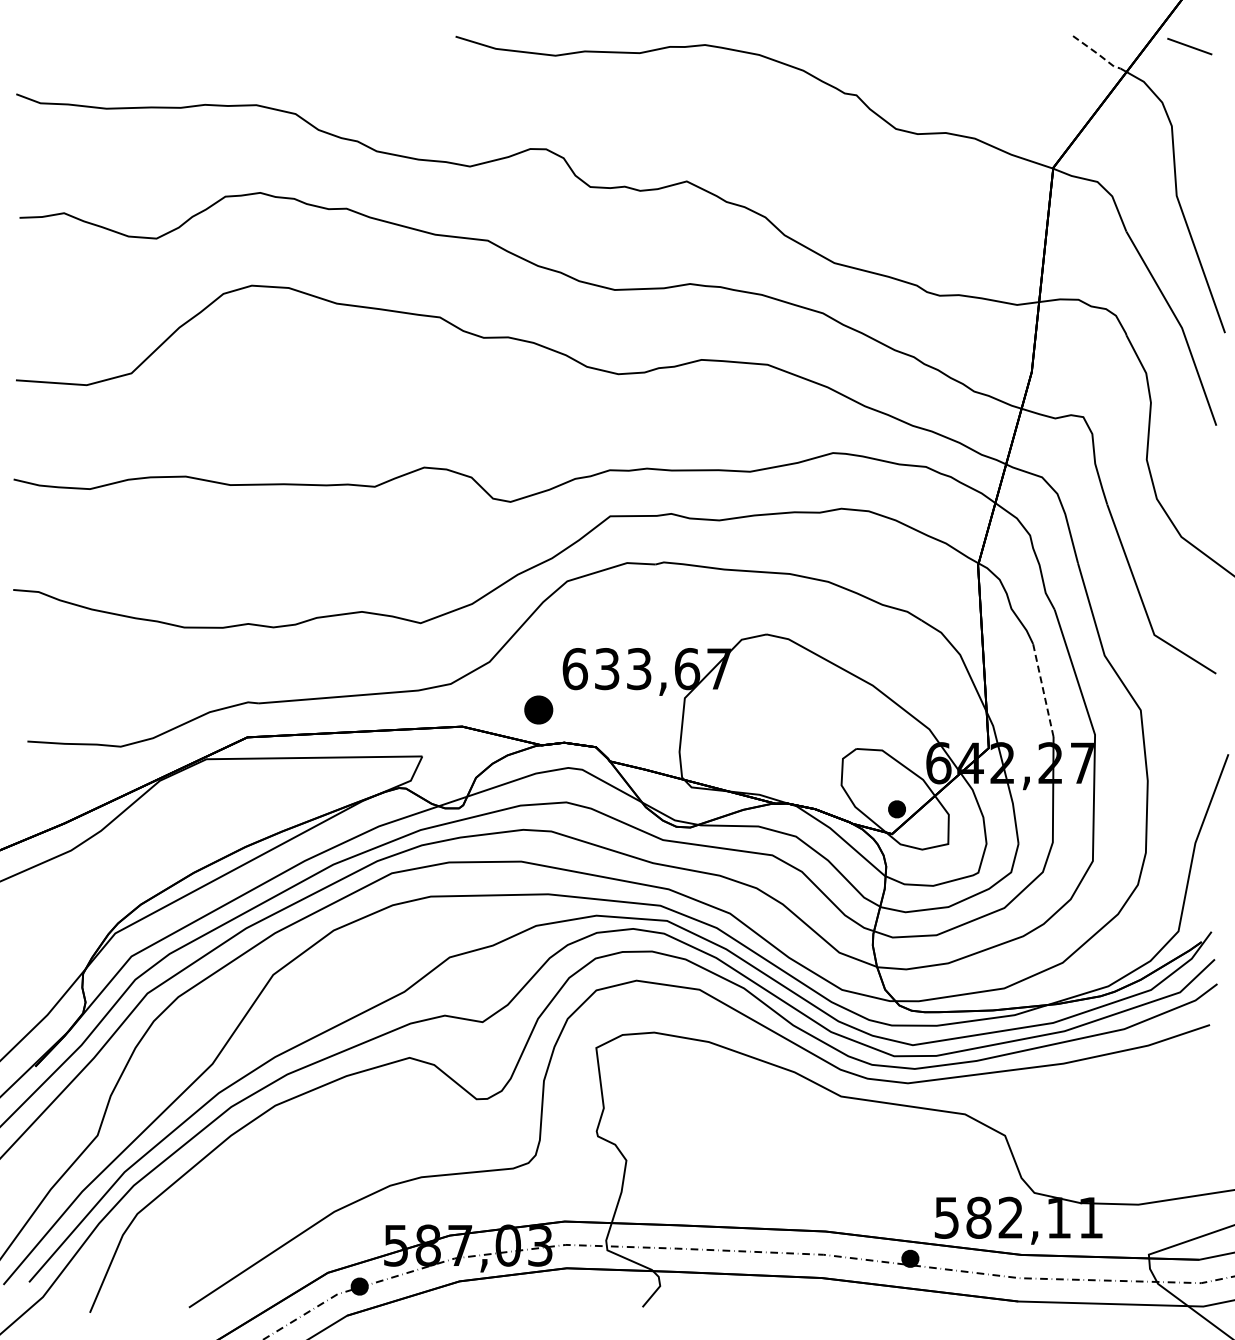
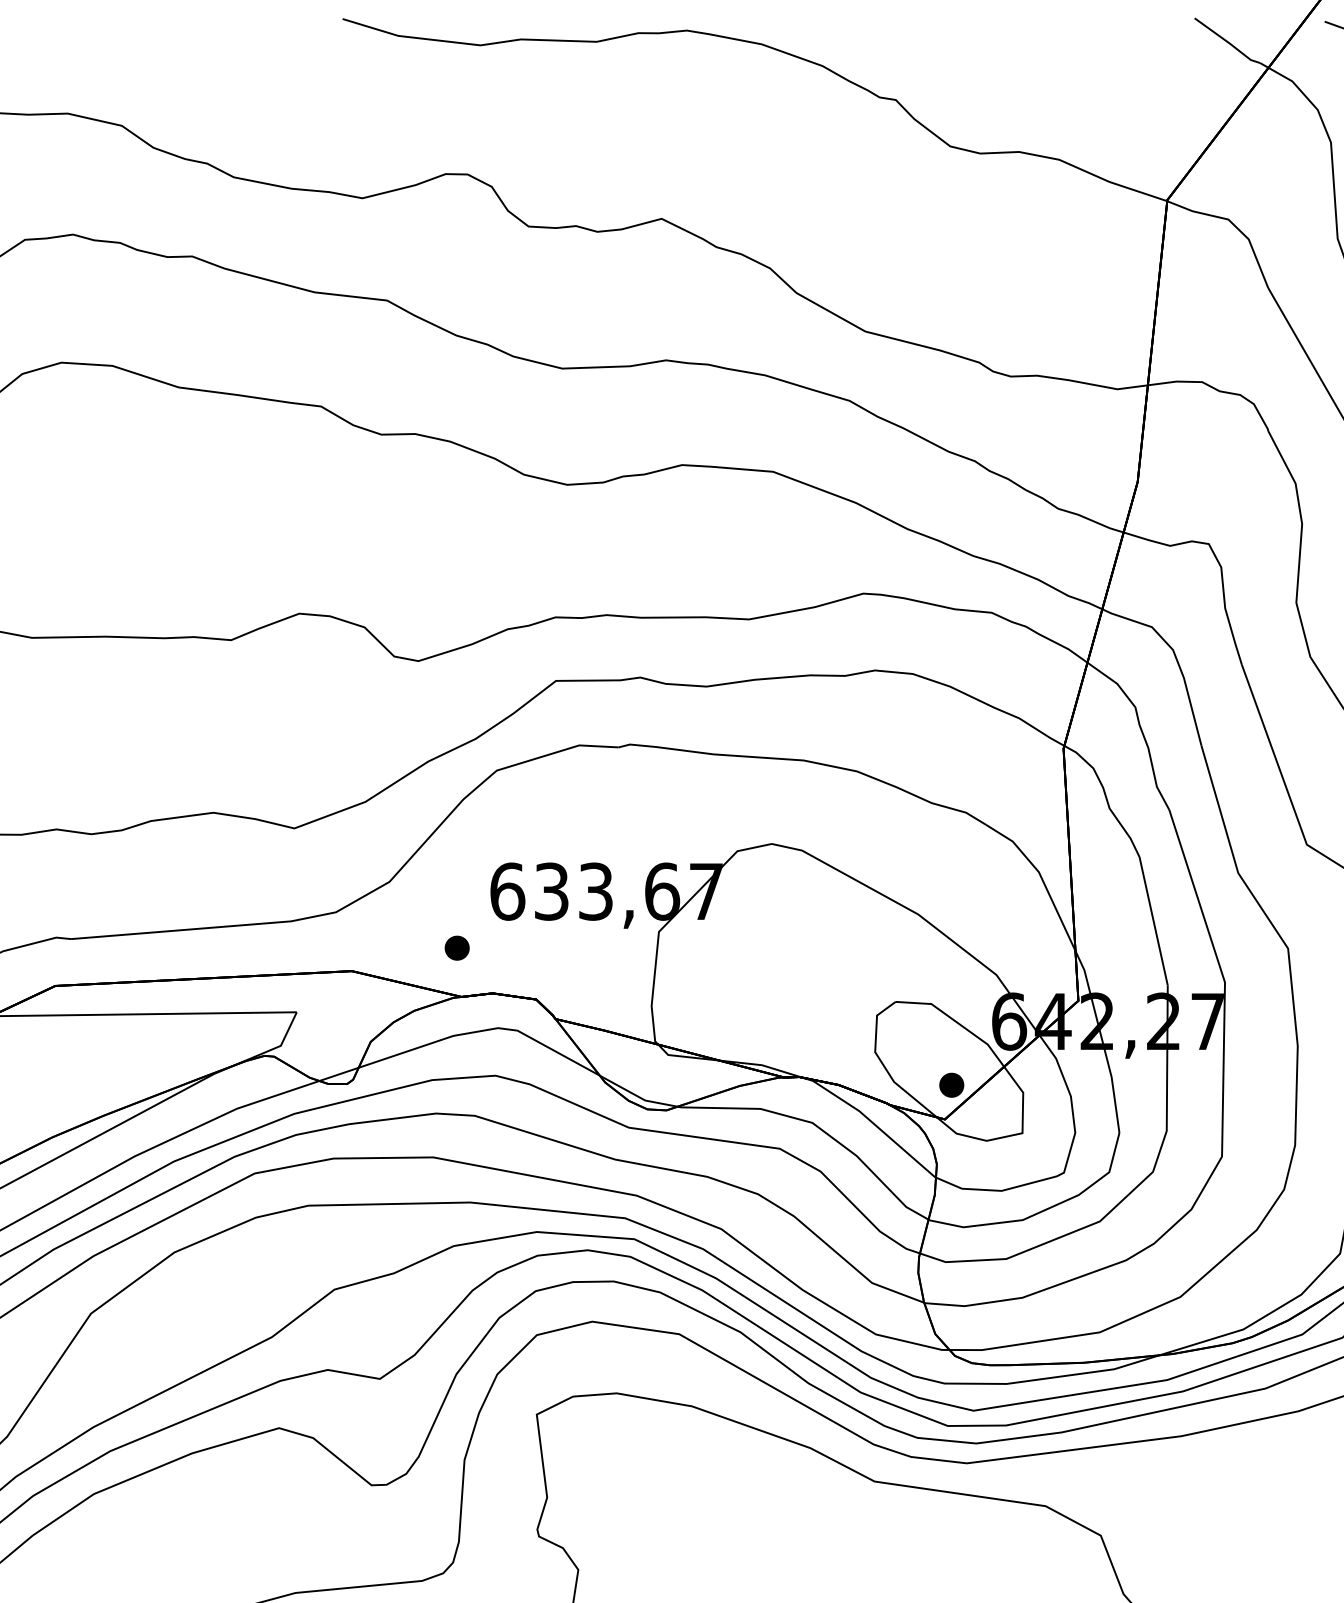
line: (1097, 53) -> (1228, 42), dashed -> solid
line: (1043, 690) -> (1153, 921), dashed -> solid
part: (538, 709) -> (456, 947), size x0.62

